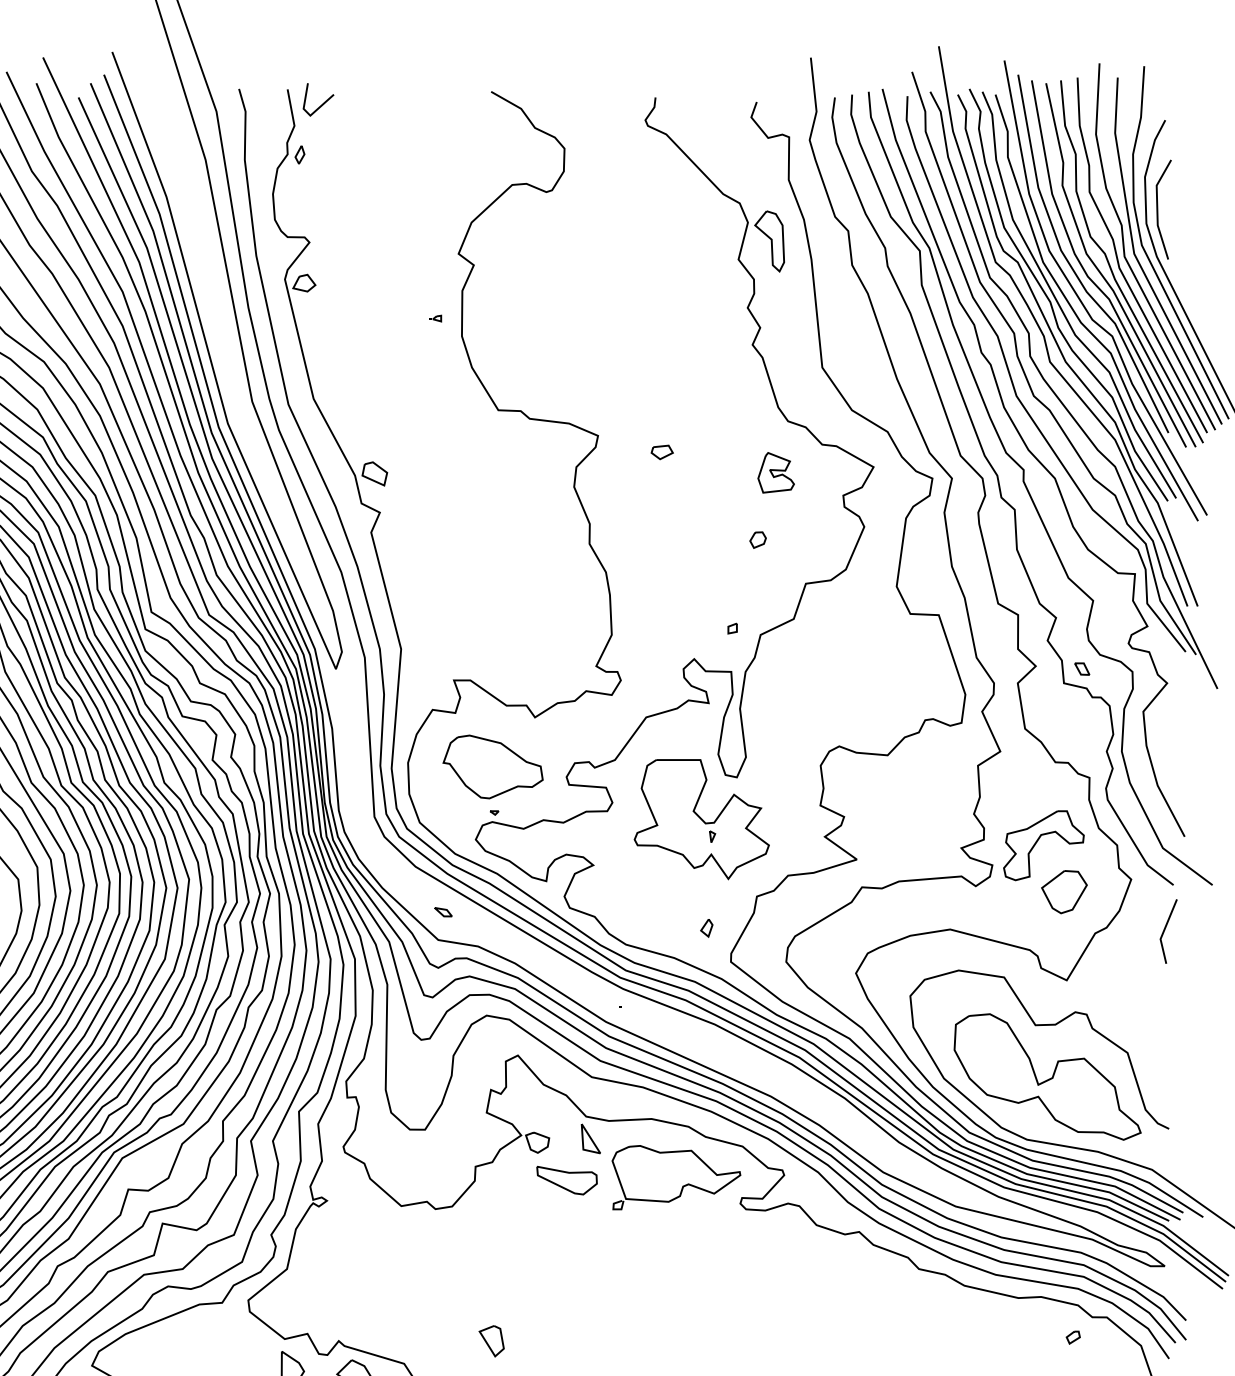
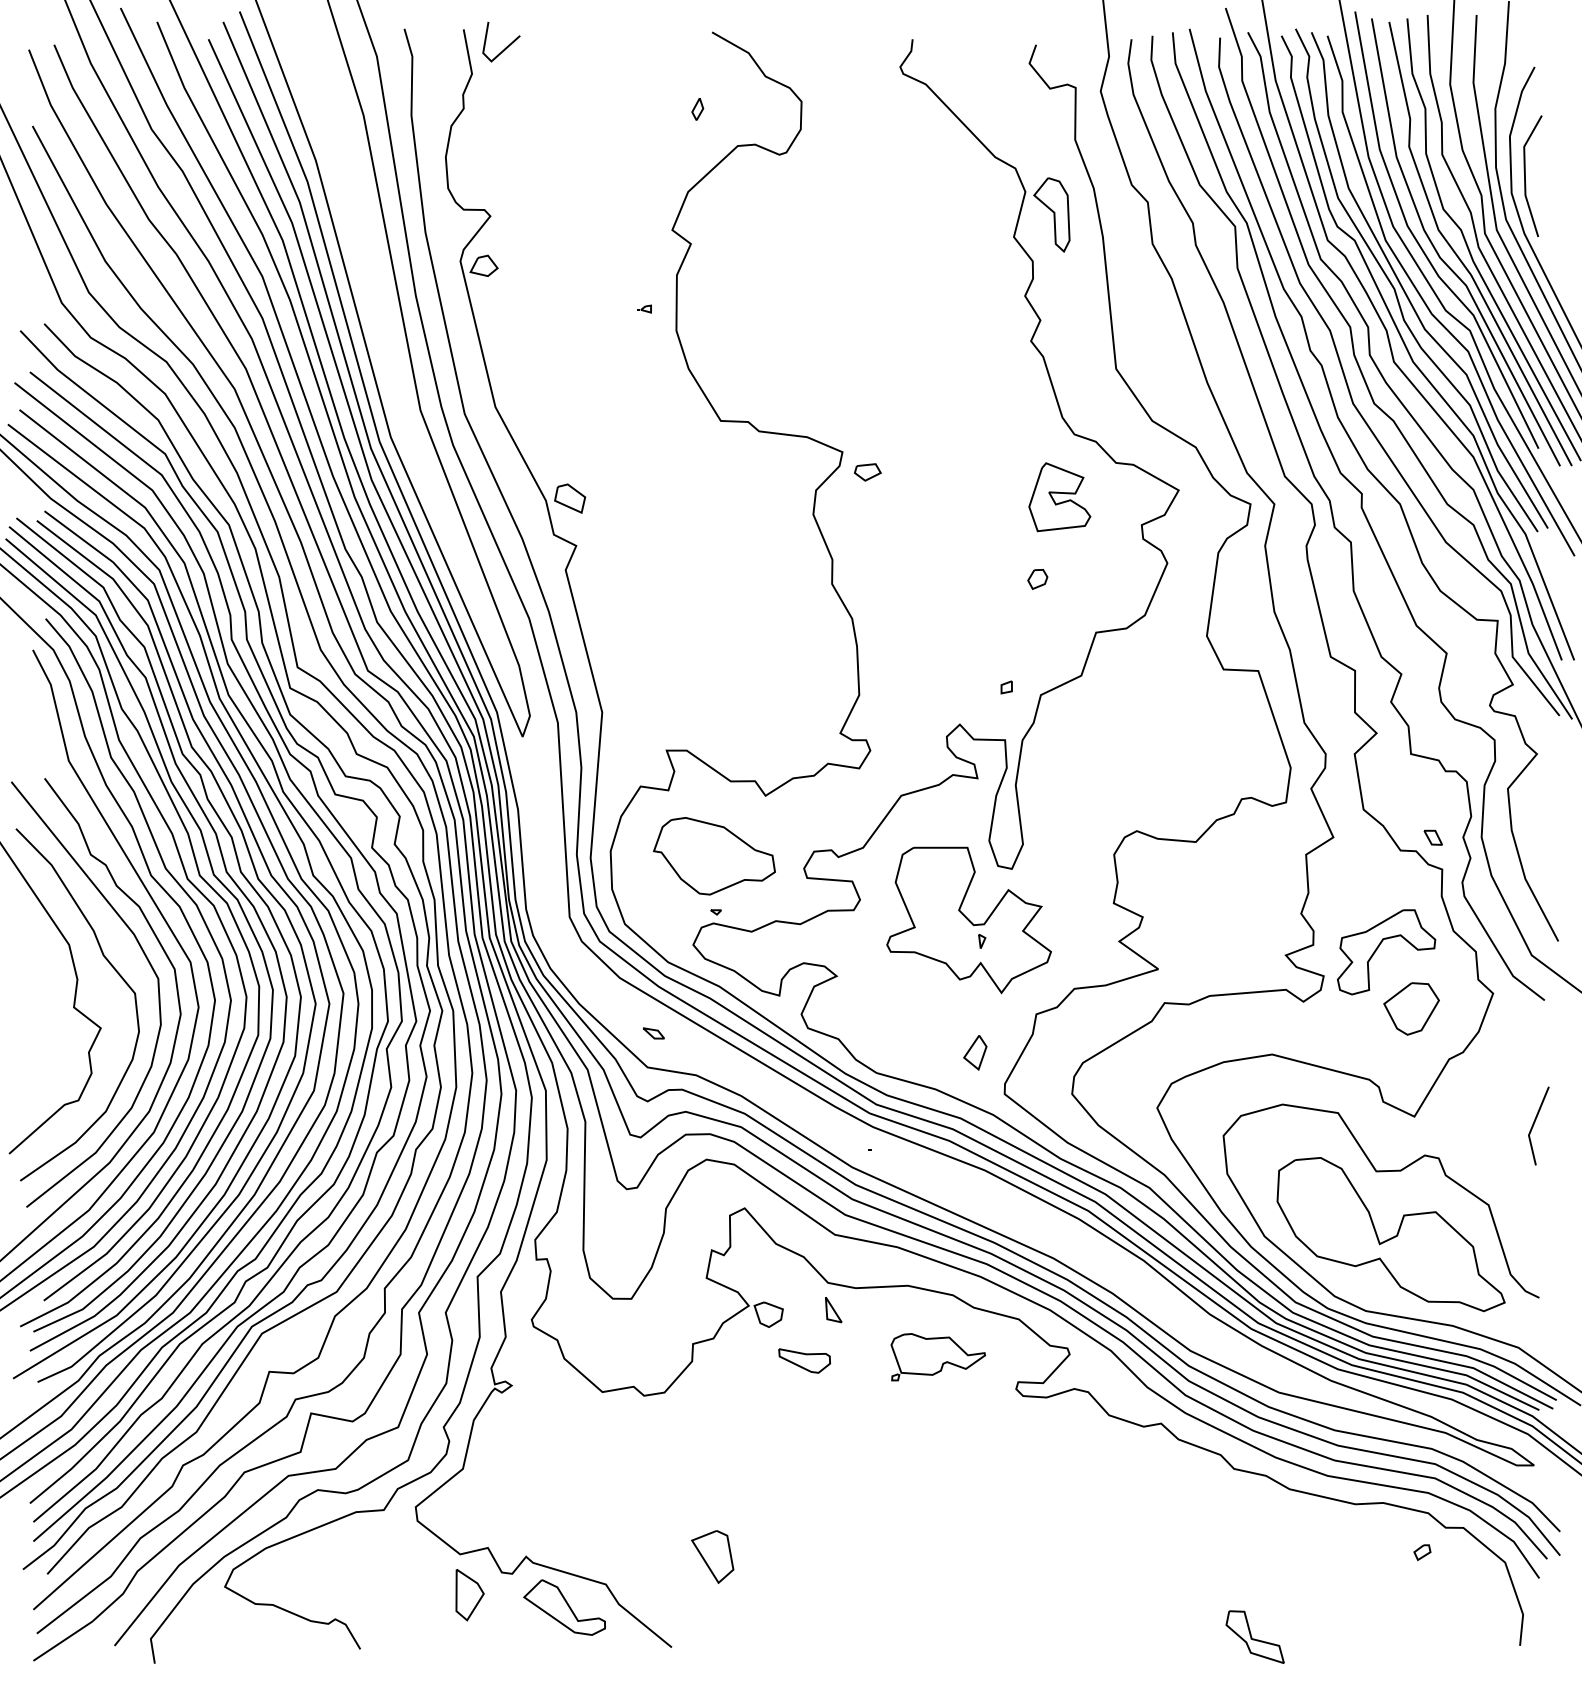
part: (299, 155) -> (697, 109), moved
part: (661, 452) -> (867, 472), moved
part: (775, 472) -> (1059, 497), size x1.4
part: (1081, 668) -> (1432, 837), moved
part: (706, 927) -> (974, 1052), size x1.6
line: (1165, 930) -> (1534, 1124), moved
part: (590, 1138) -> (833, 1309), size x0.7
part: (676, 1176) -> (938, 1356), size x0.6
part: (566, 1180) -> (804, 1360), size x0.7
part: (491, 1340) -> (712, 1556), size x1.4

